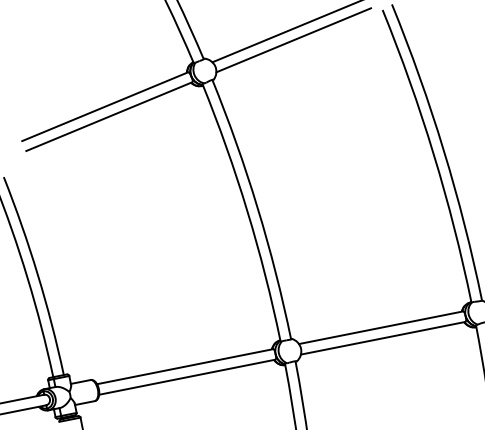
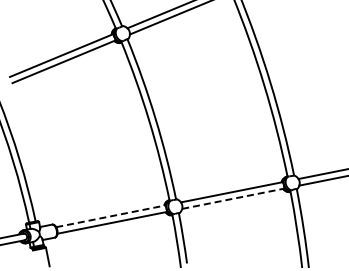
line: (382, 337) -> (232, 198), solid -> dashed
line: (186, 366) -> (111, 216), solid -> dashed

